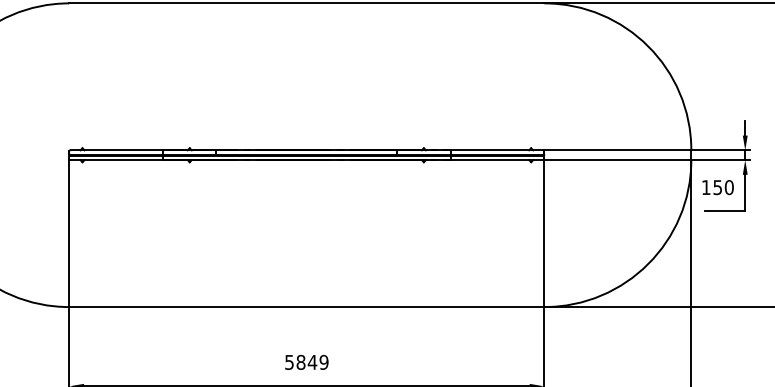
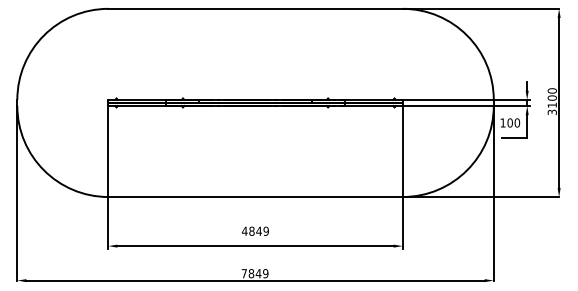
text: (716, 186) -> (509, 122), 150 -> 100
text: (289, 361) -> (244, 230), 5849 -> 4849

